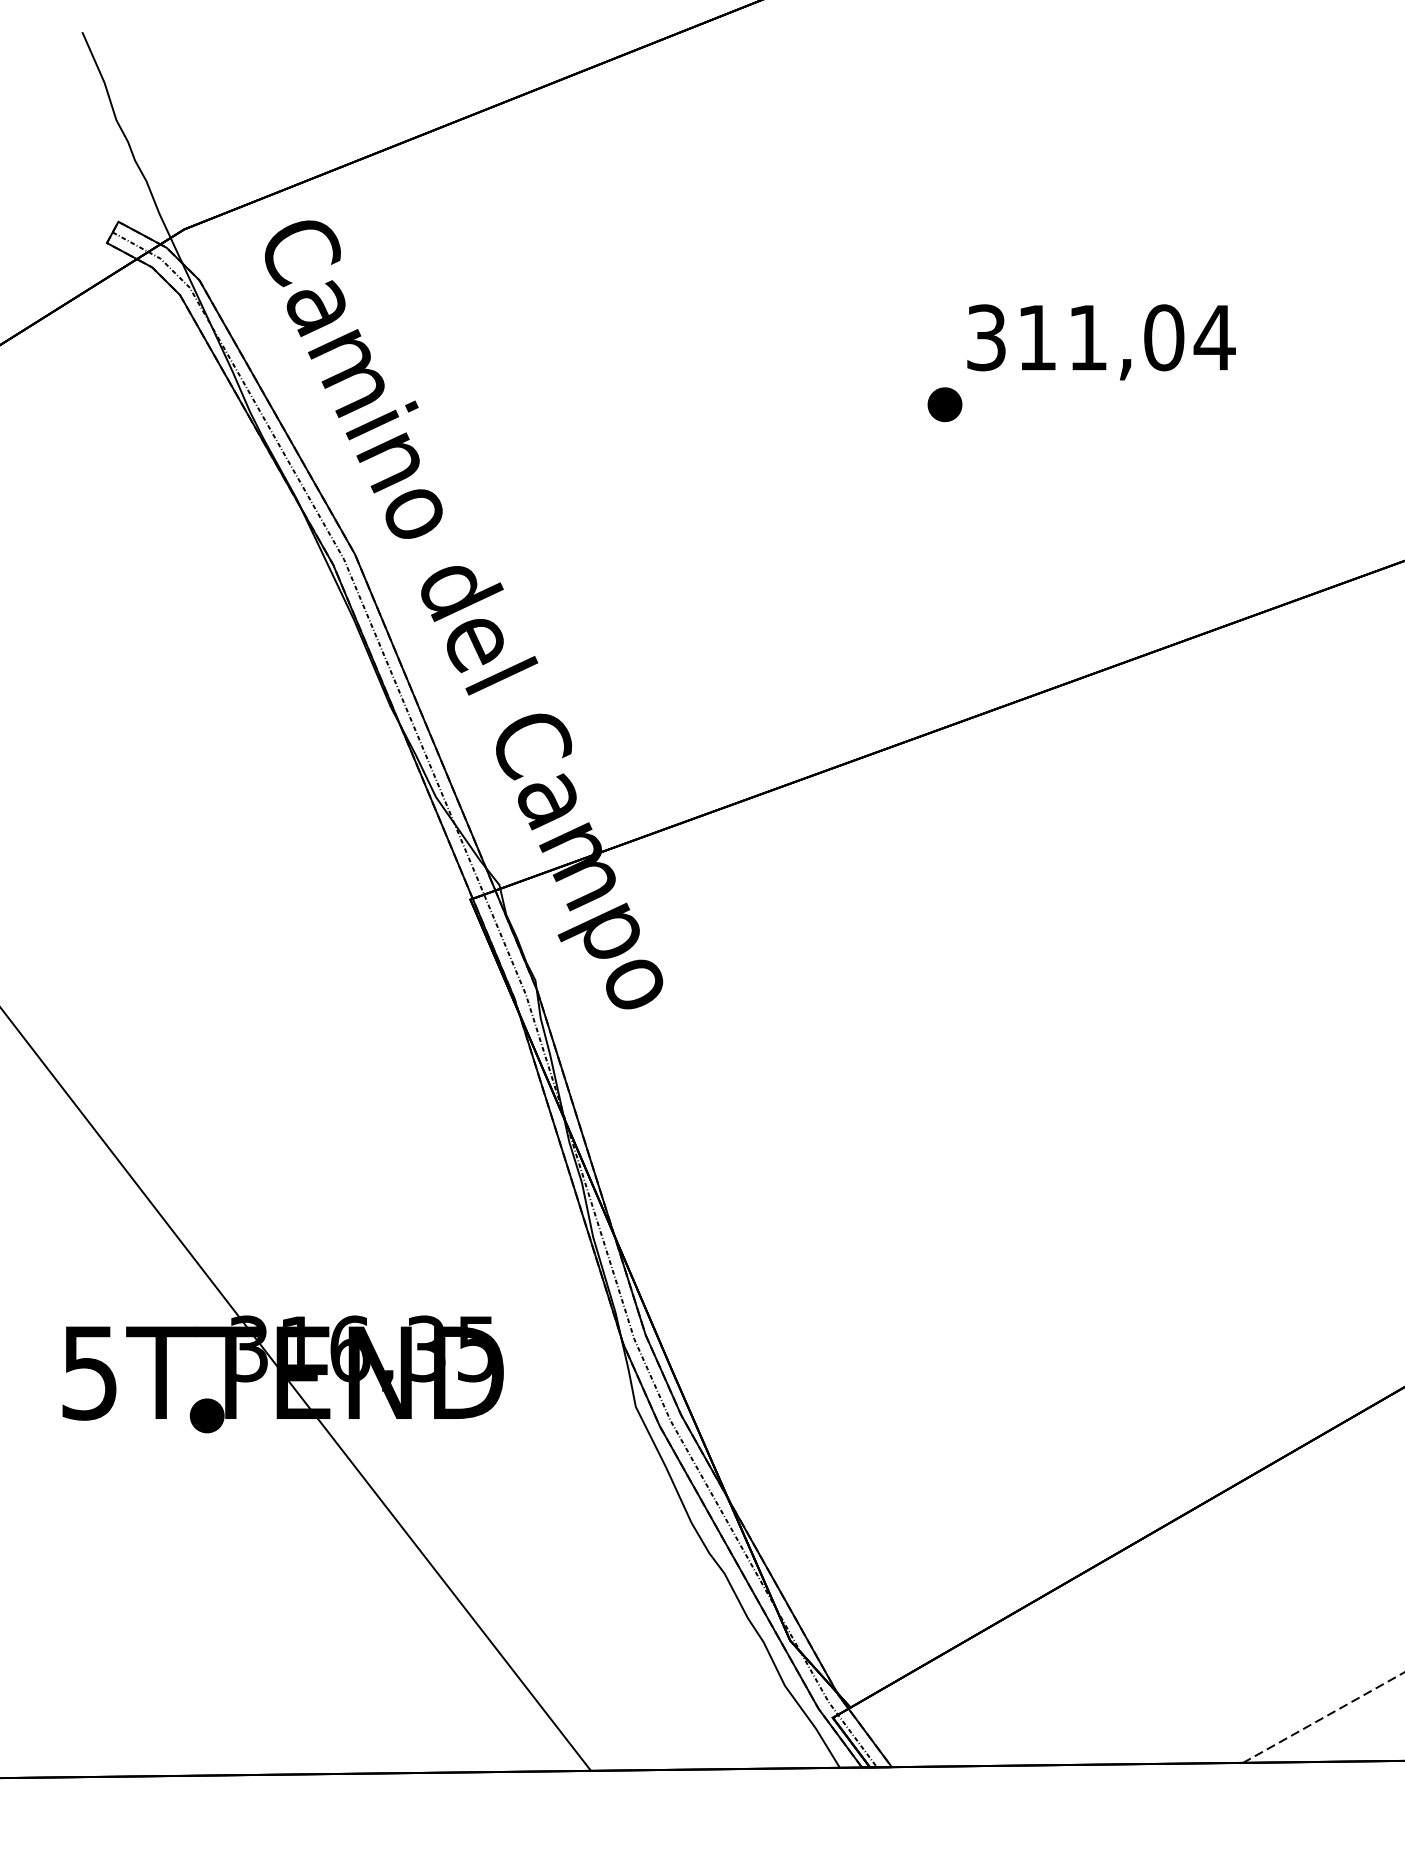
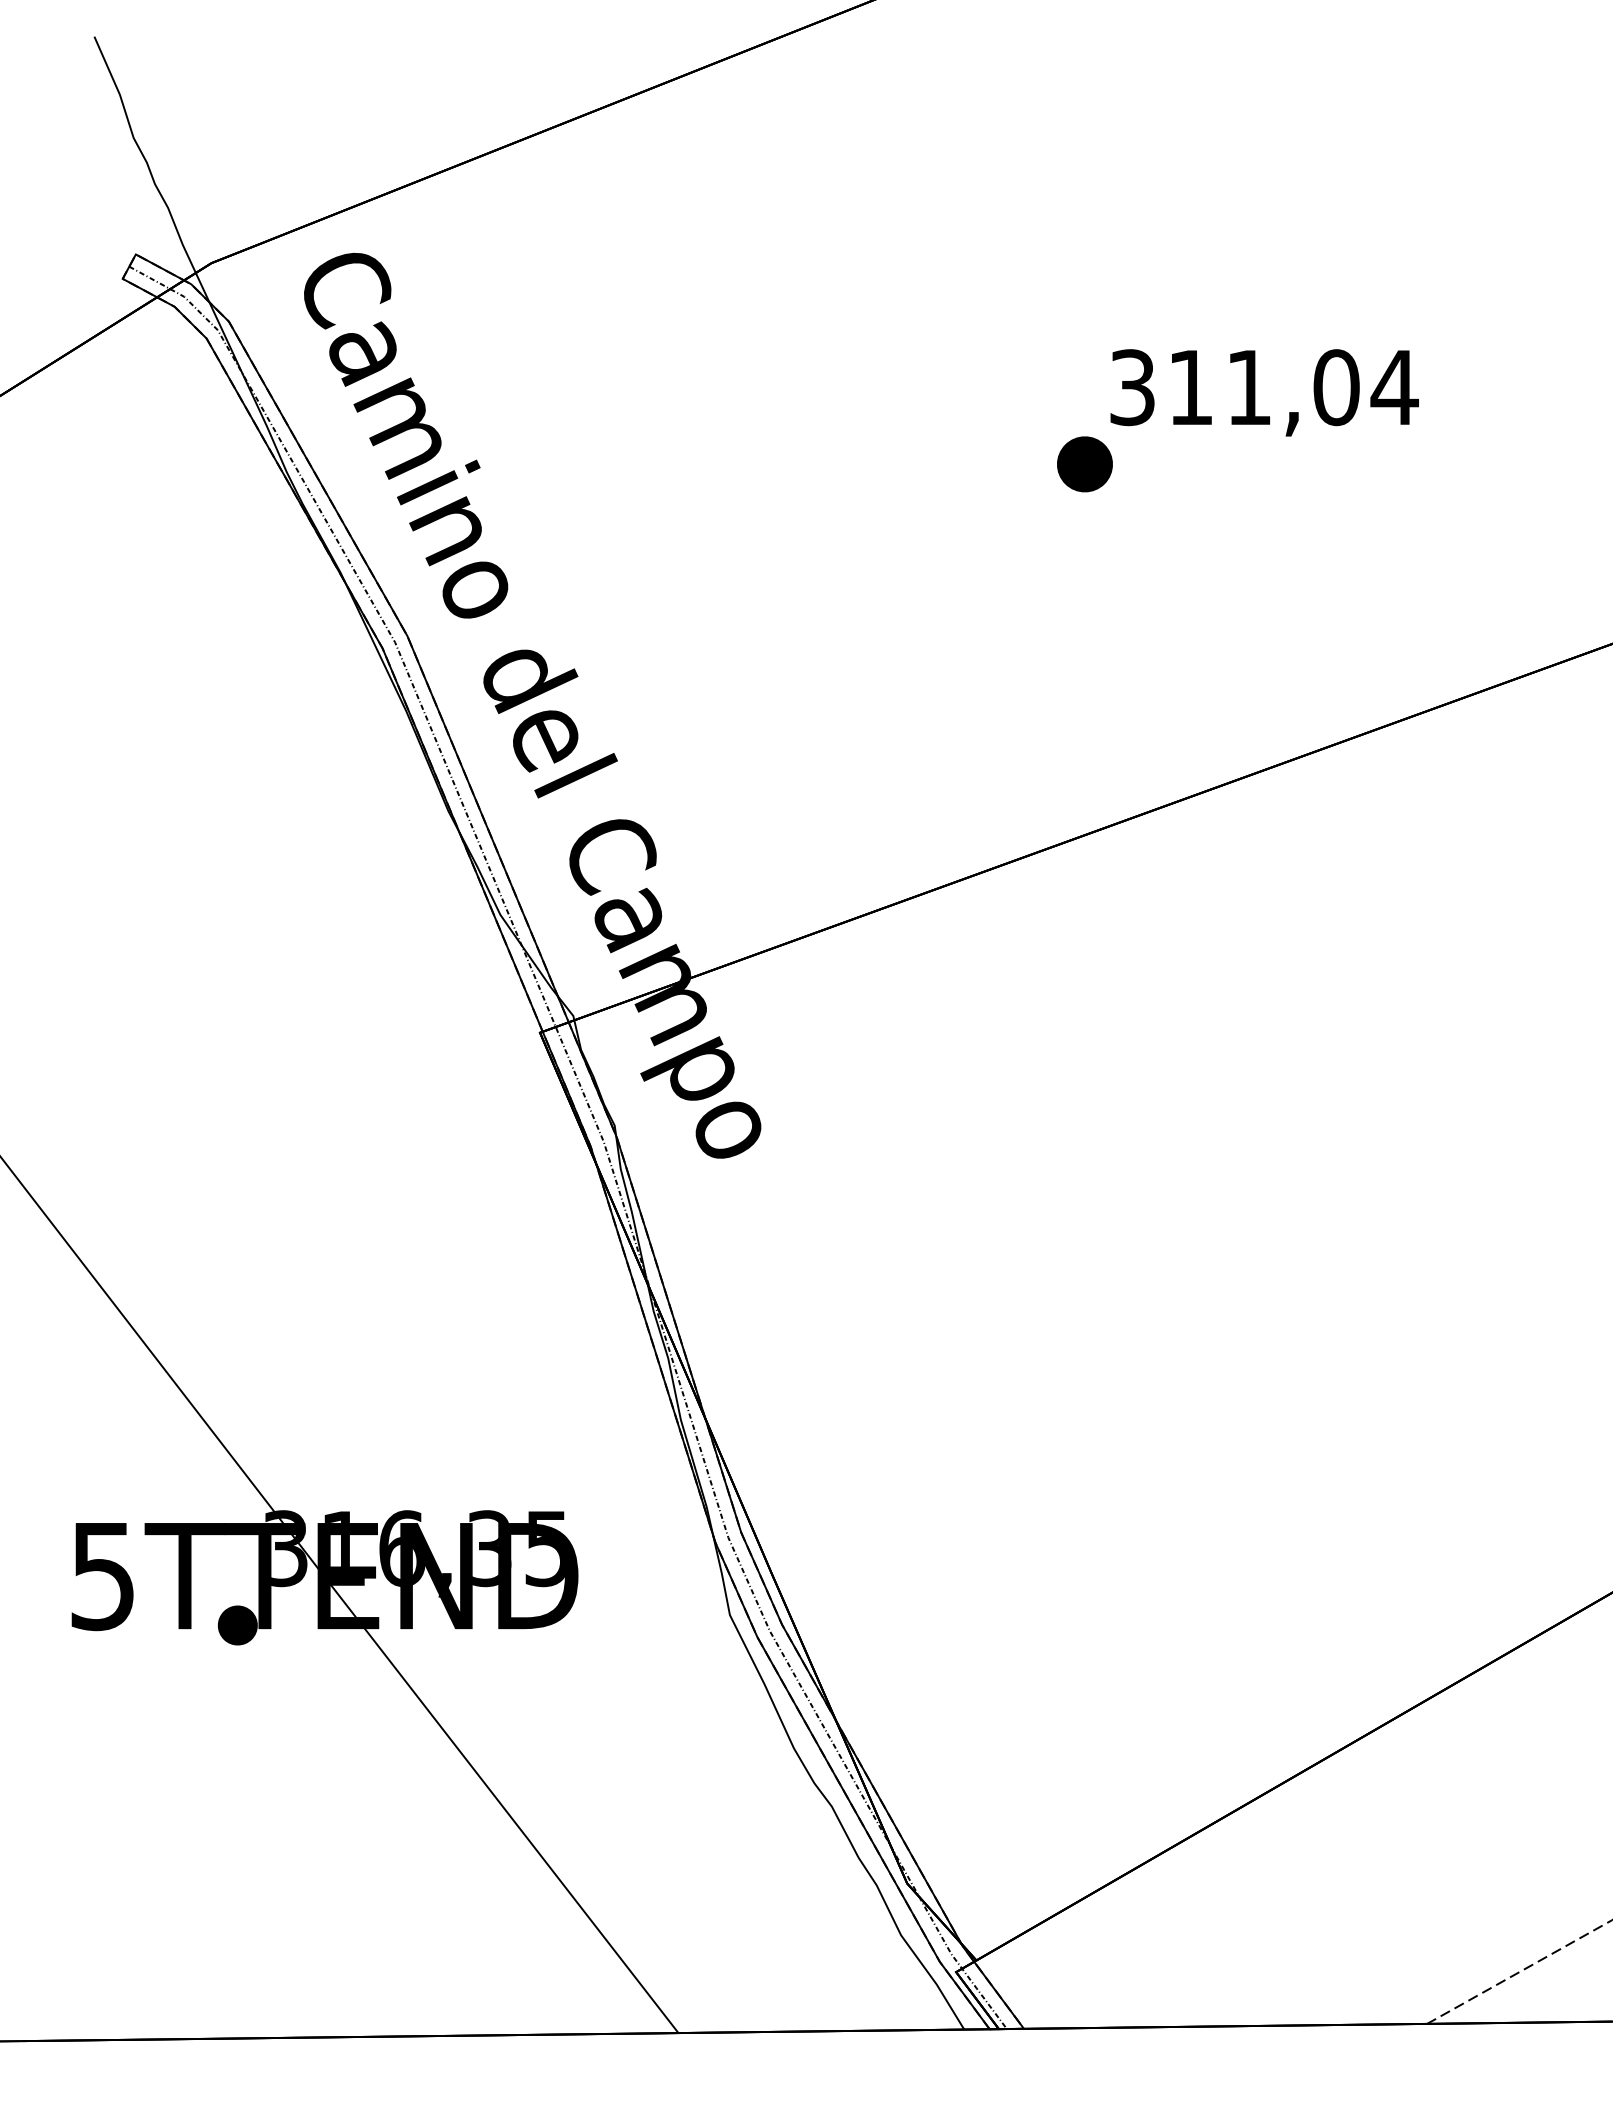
part: (944, 404) -> (1084, 464), size x1.4

